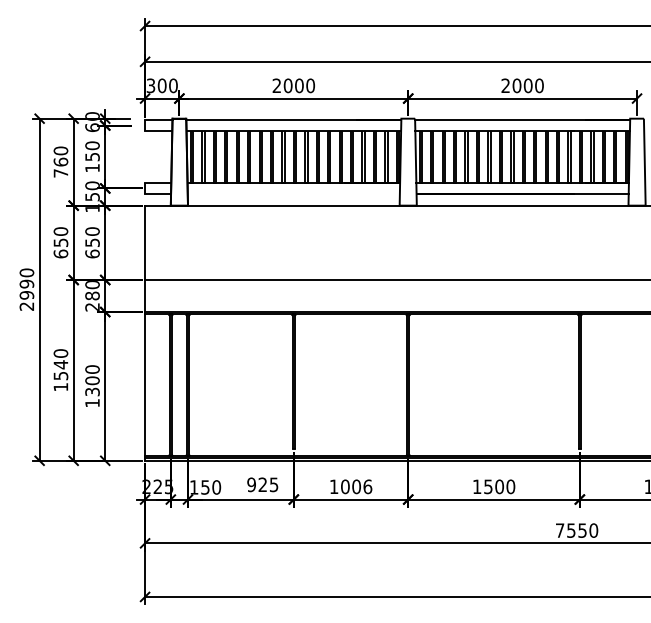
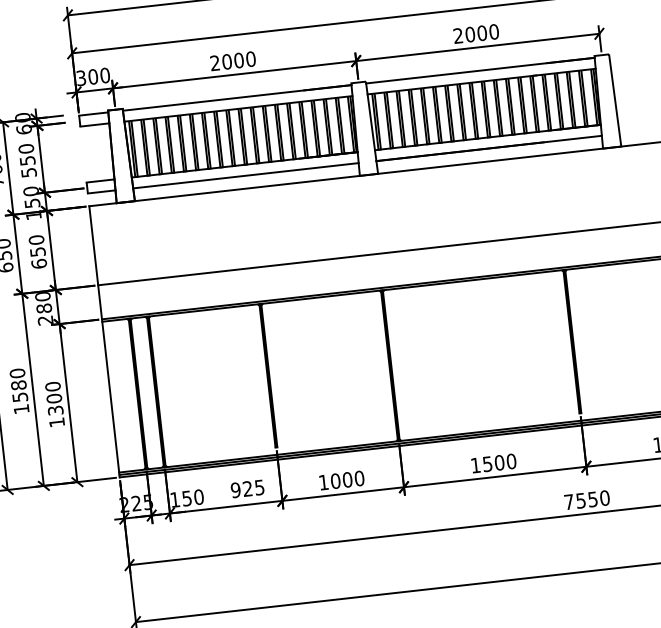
text: (92, 168) -> (29, 173), 150 -> 550
line: (293, 193) -> (245, 175), added
text: (60, 364) -> (18, 385), 1540 -> 1580
text: (367, 486) -> (359, 478), 1006 -> 1000

